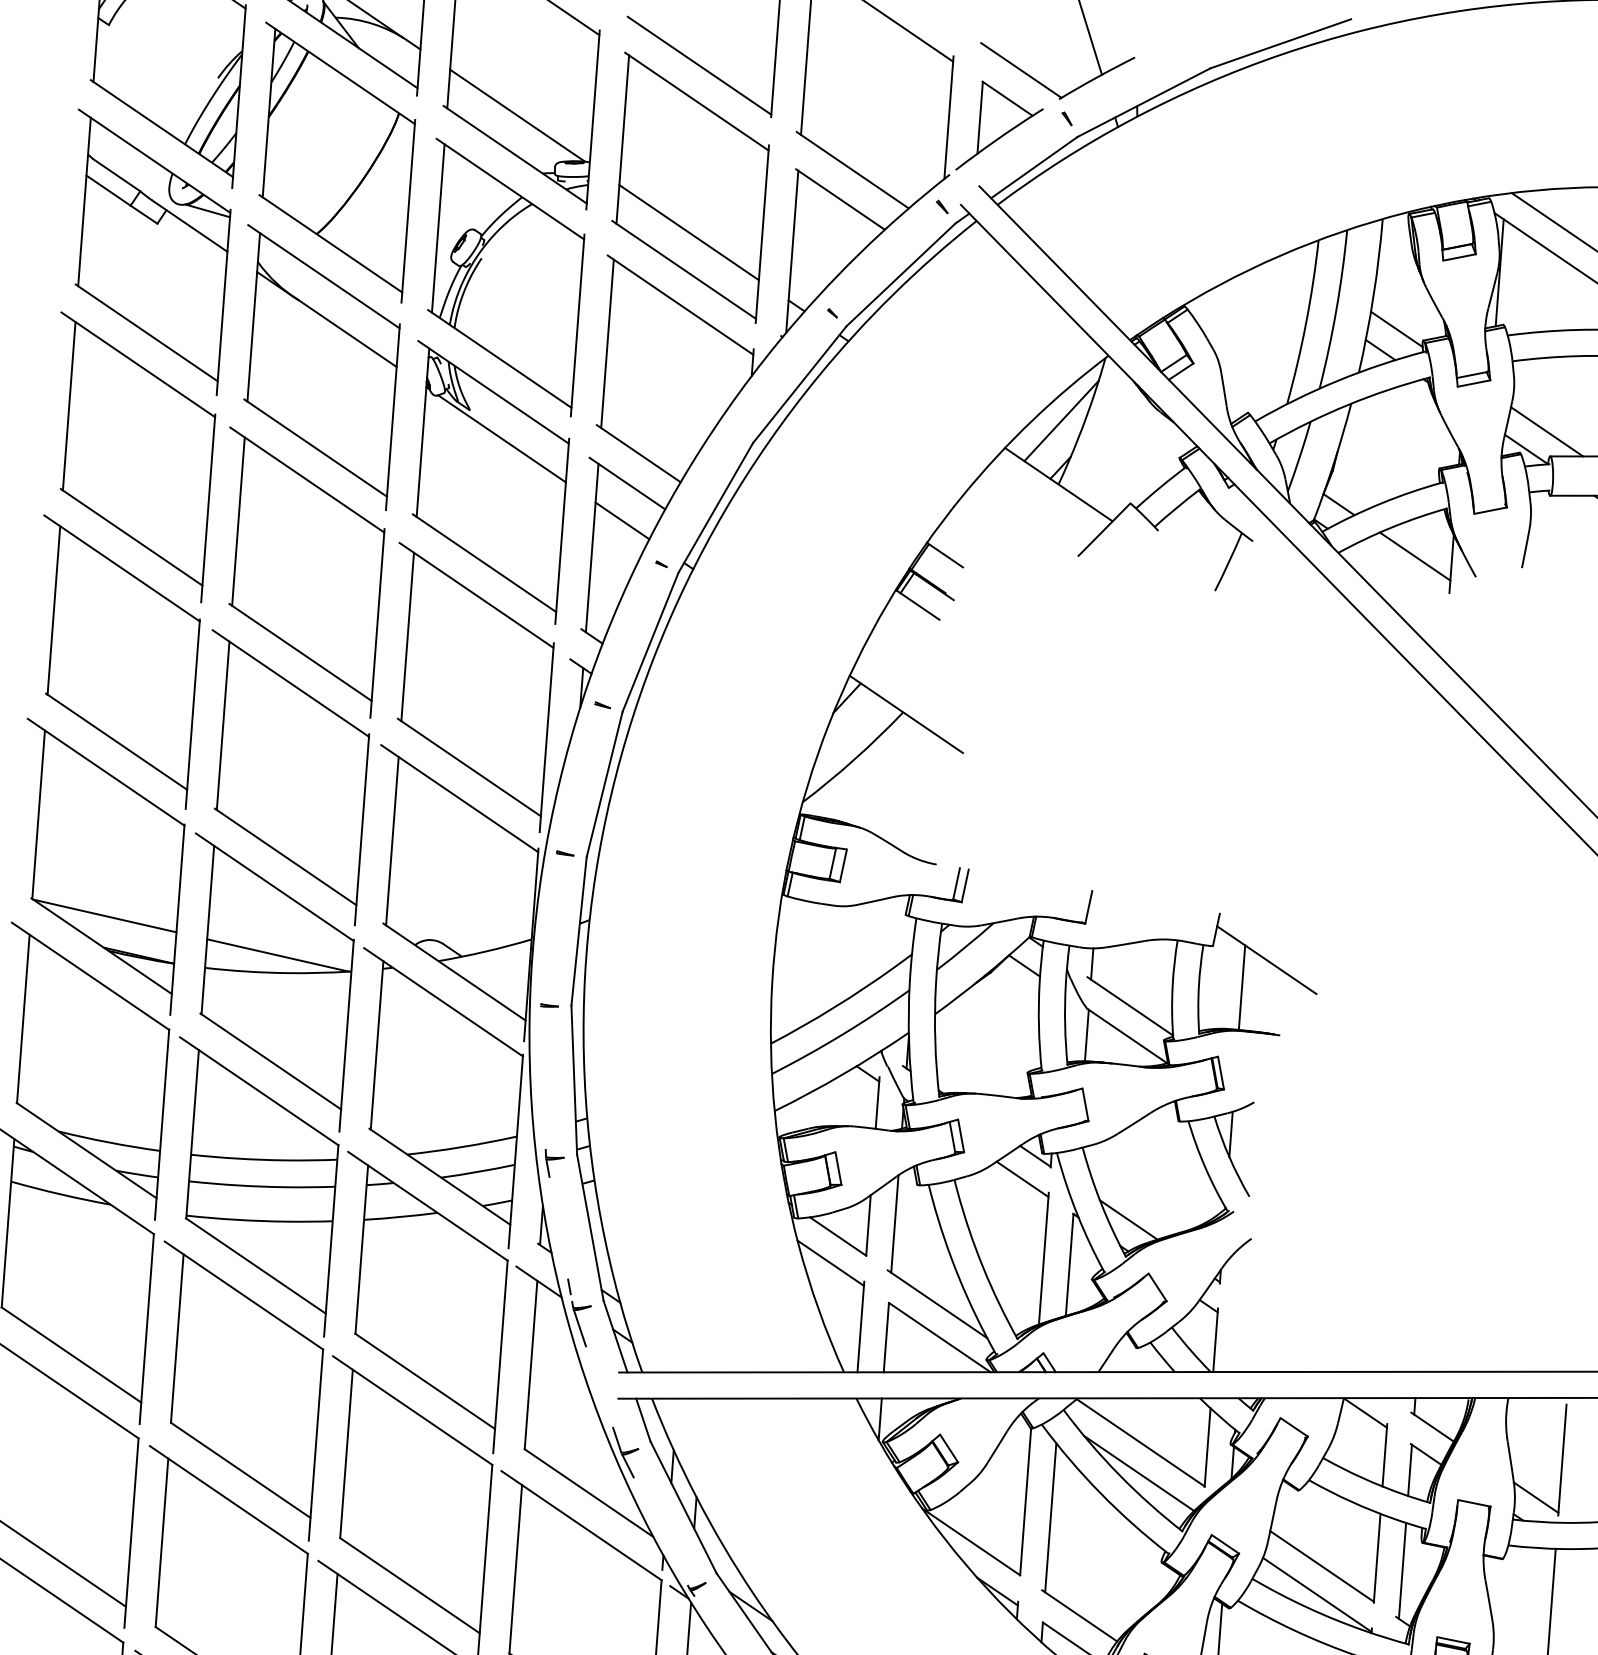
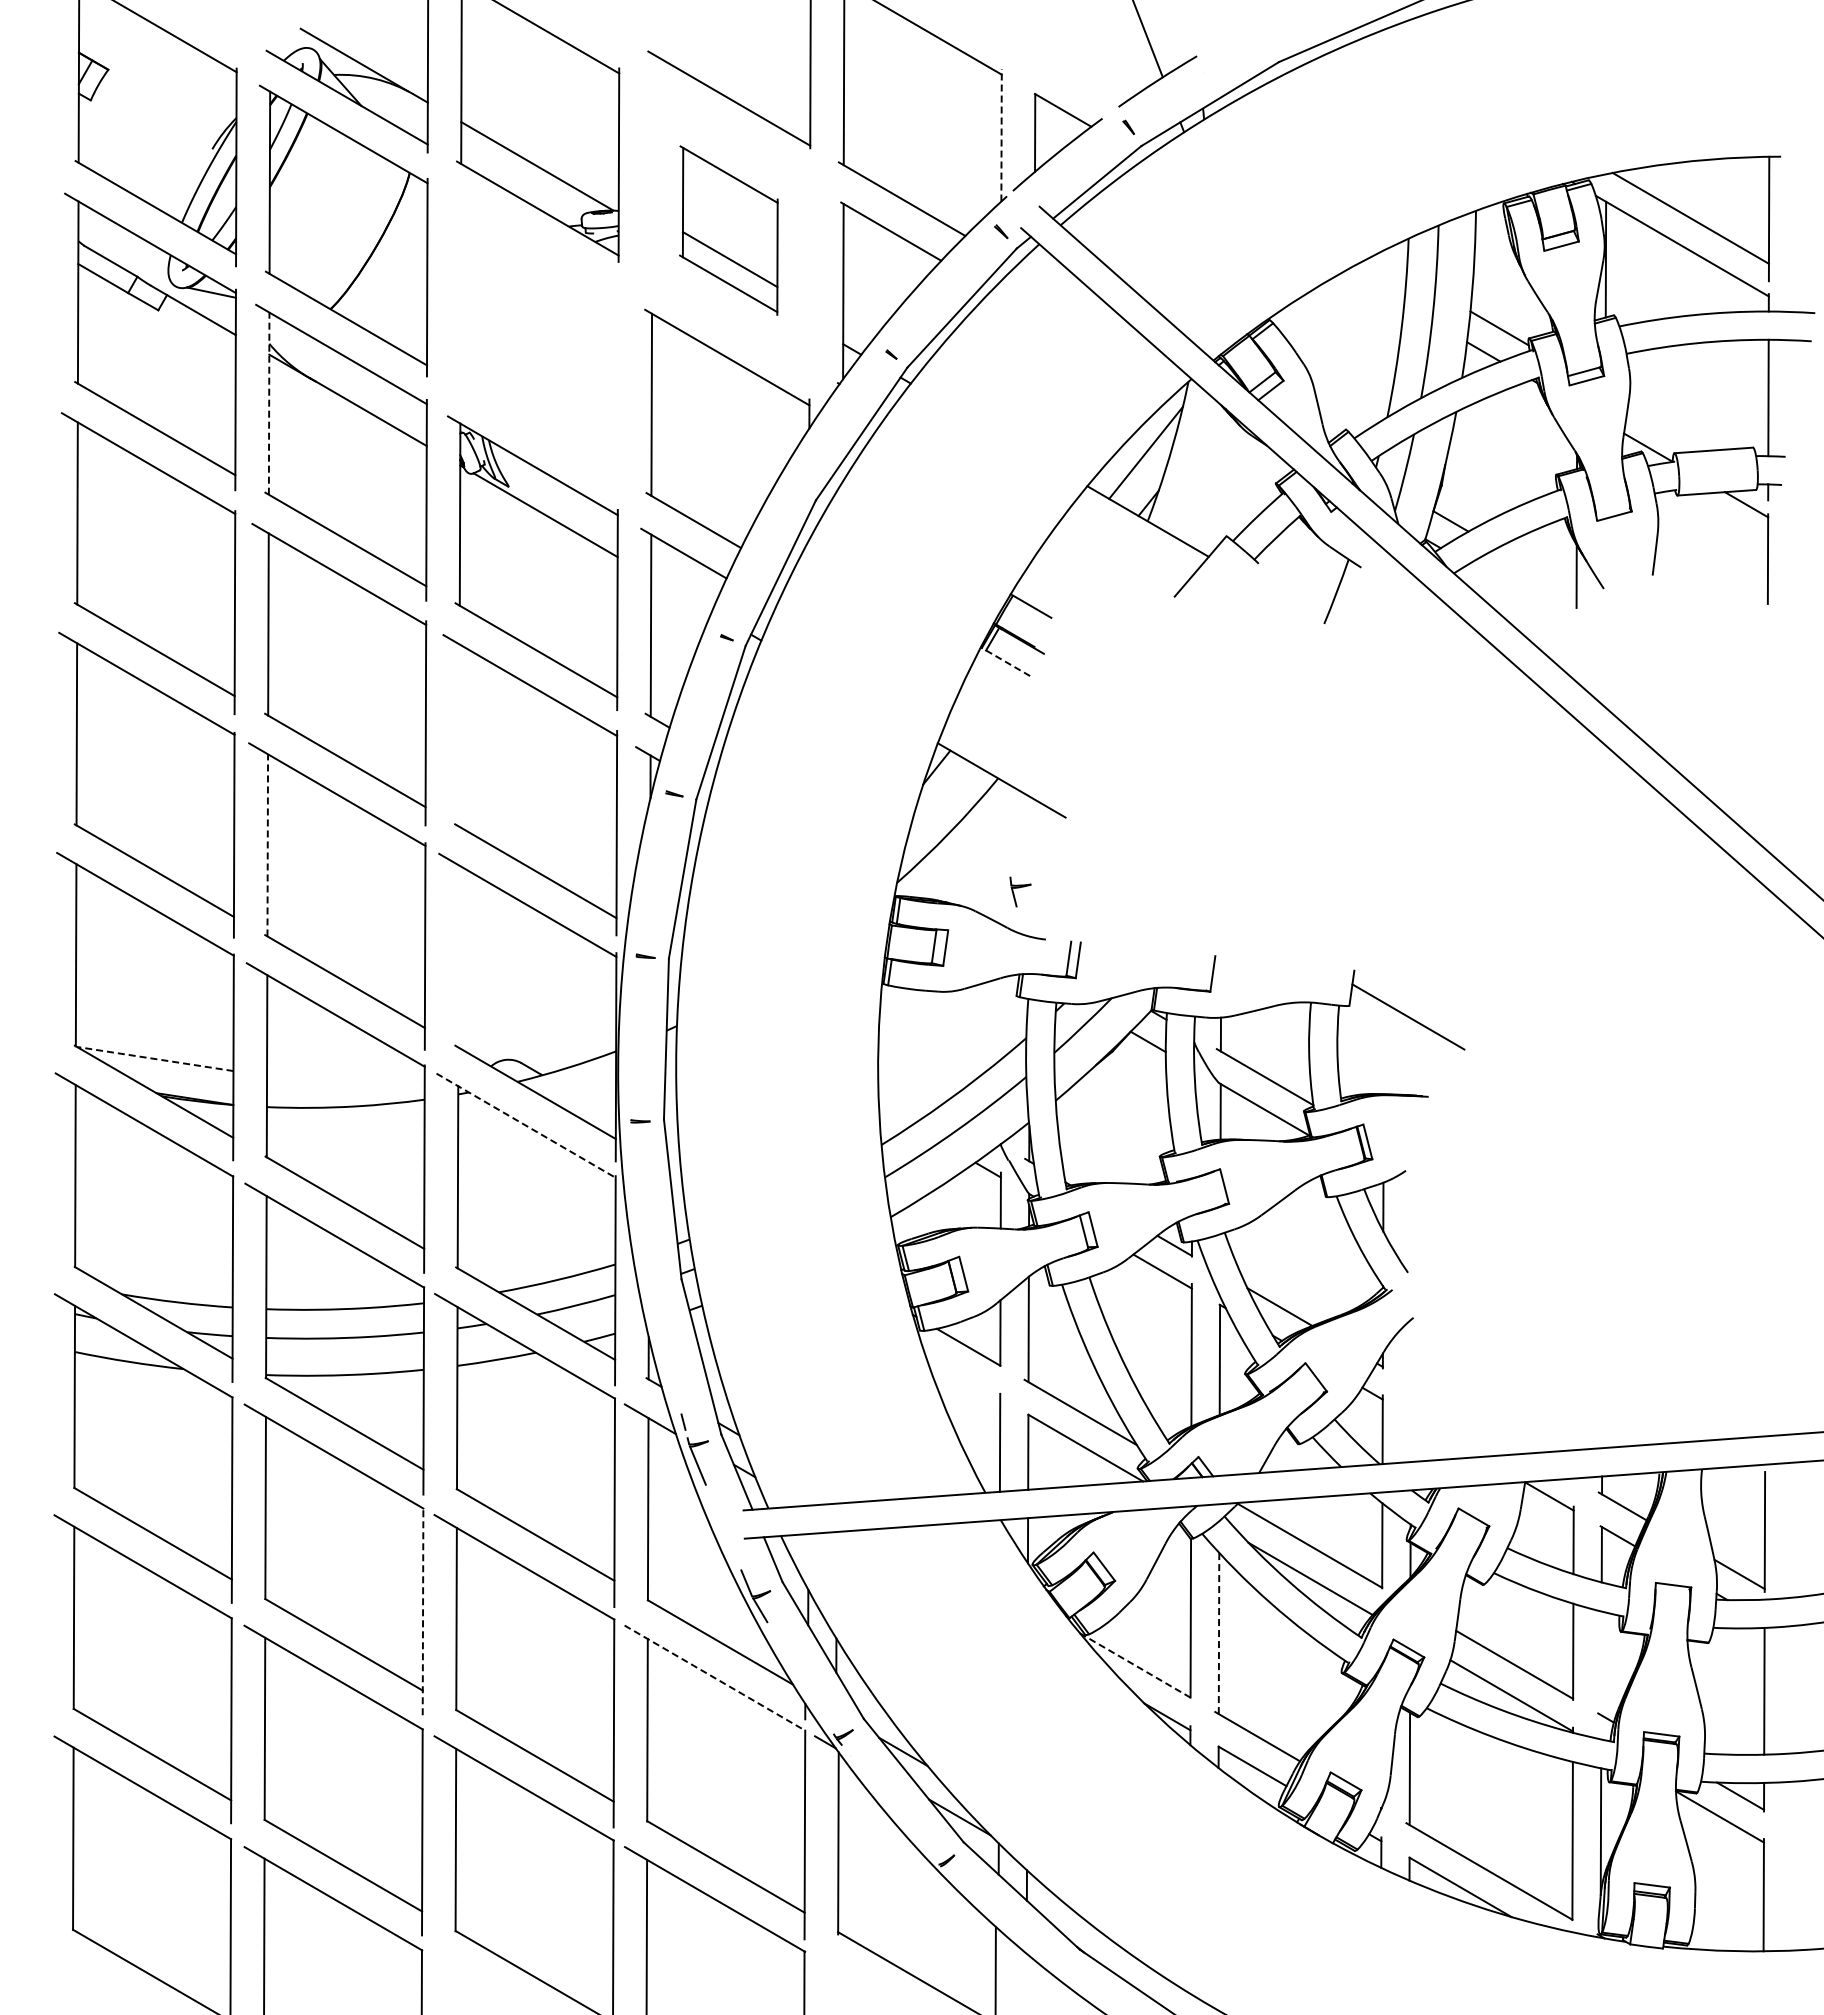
line: (1021, 70) -> (1075, 78), removed
line: (948, 116) -> (1001, 134), solid -> dashed
part: (690, 187) -> (728, 230), size x0.6
part: (504, 277) -> (535, 341), removed
line: (254, 317) -> (269, 403), solid -> dashed
line: (1546, 431) -> (1668, 426), removed
line: (622, 520) -> (681, 593), removed
line: (1414, 556) -> (1536, 571), removed
line: (917, 605) -> (1005, 662), solid -> dashed
line: (407, 636) -> (459, 735), removed
line: (222, 725) -> (267, 844), solid -> dashed
line: (392, 841) -> (458, 956), removed
line: (104, 915) -> (154, 1058), solid -> dashed
line: (278, 955) -> (344, 1088), removed
line: (1241, 987) -> (1383, 1048), removed
line: (443, 1002) -> (526, 1125), solid -> dashed
part: (554, 1163) -> (1020, 891), moved
line: (830, 1263) -> (962, 1376), removed
line: (316, 1444) -> (423, 1611), solid -> dashed
line: (1051, 1517) -> (1219, 1633), solid -> dashed
line: (582, 1526) -> (715, 1678), solid -> dashed
line: (971, 1541) -> (1135, 1665), solid -> dashed
line: (1402, 1570) -> (1601, 1663), removed

